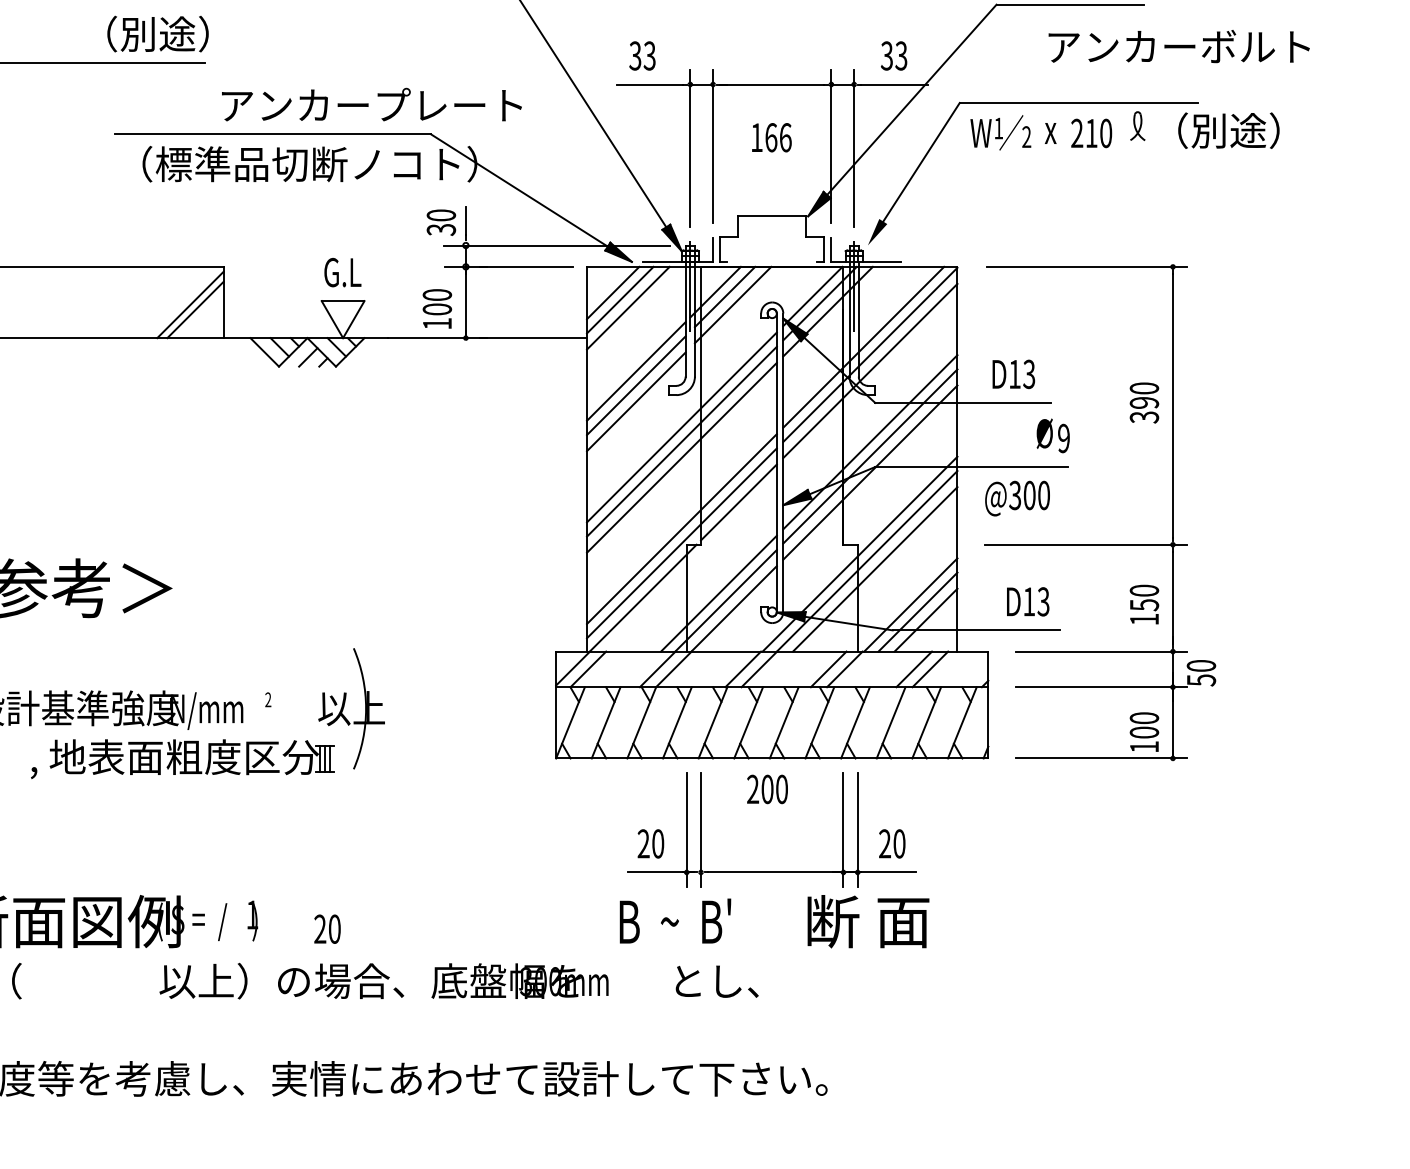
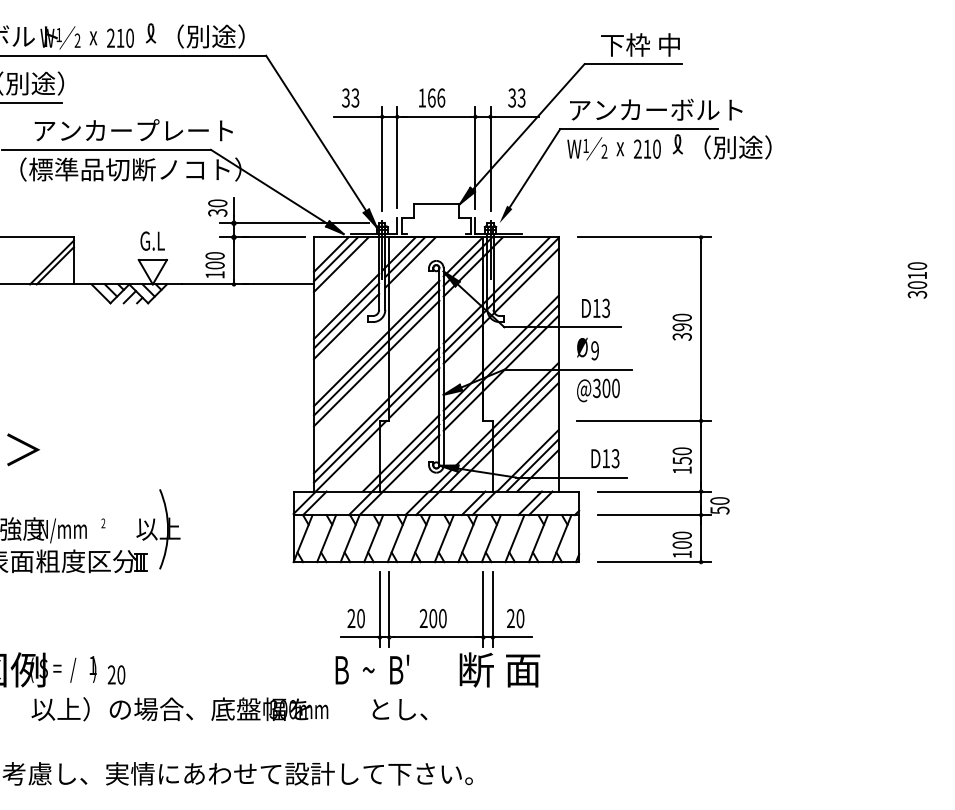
text: (1179, 46) -> (656, 109), moved
text: (371, 105) -> (133, 130), moved
text: (772, 136) -> (432, 97), moved
text: (1052, 435) -> (587, 348), moved
text: (766, 789) -> (432, 618), moved
text: (327, 928) -> (116, 674), moved

